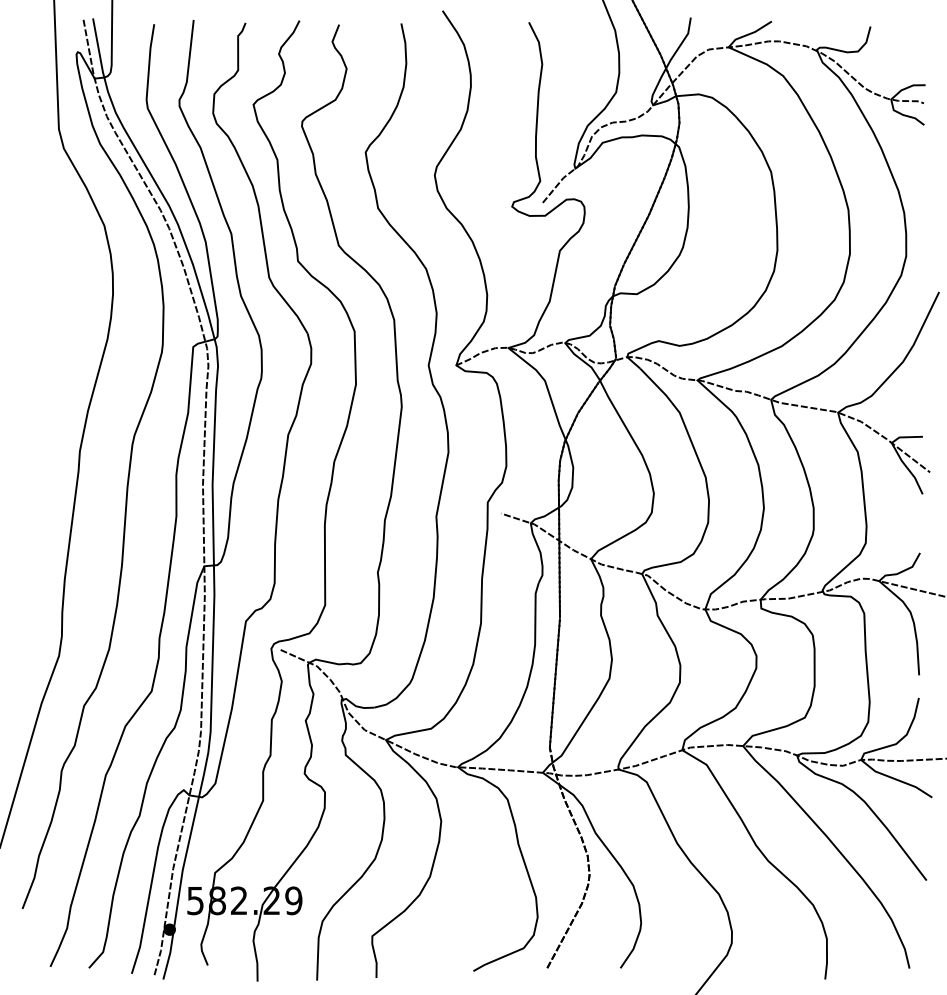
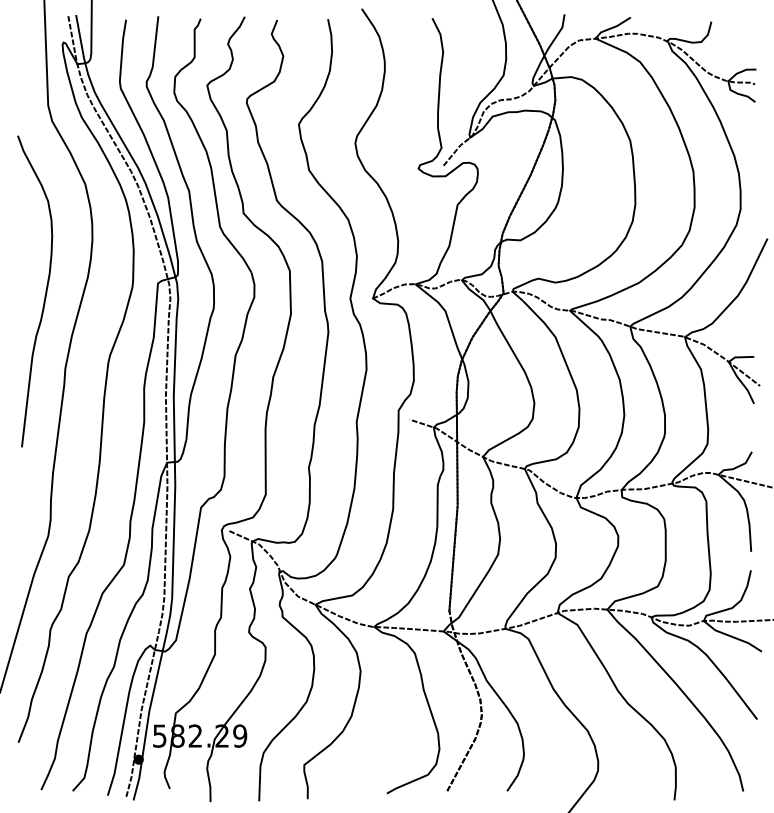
curve: (54, 361) -> (44, 295), added

